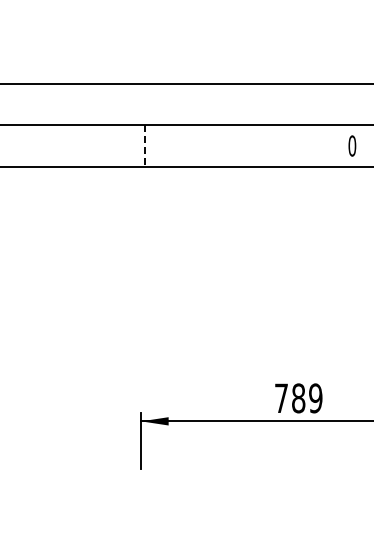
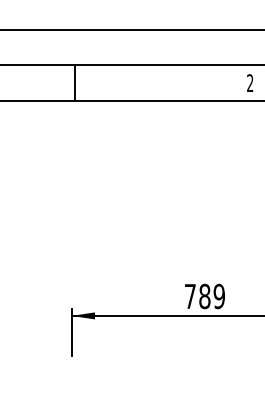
line: (144, 145) -> (74, 82), dashed -> solid
text: (352, 145) -> (250, 82), 0 -> 2

